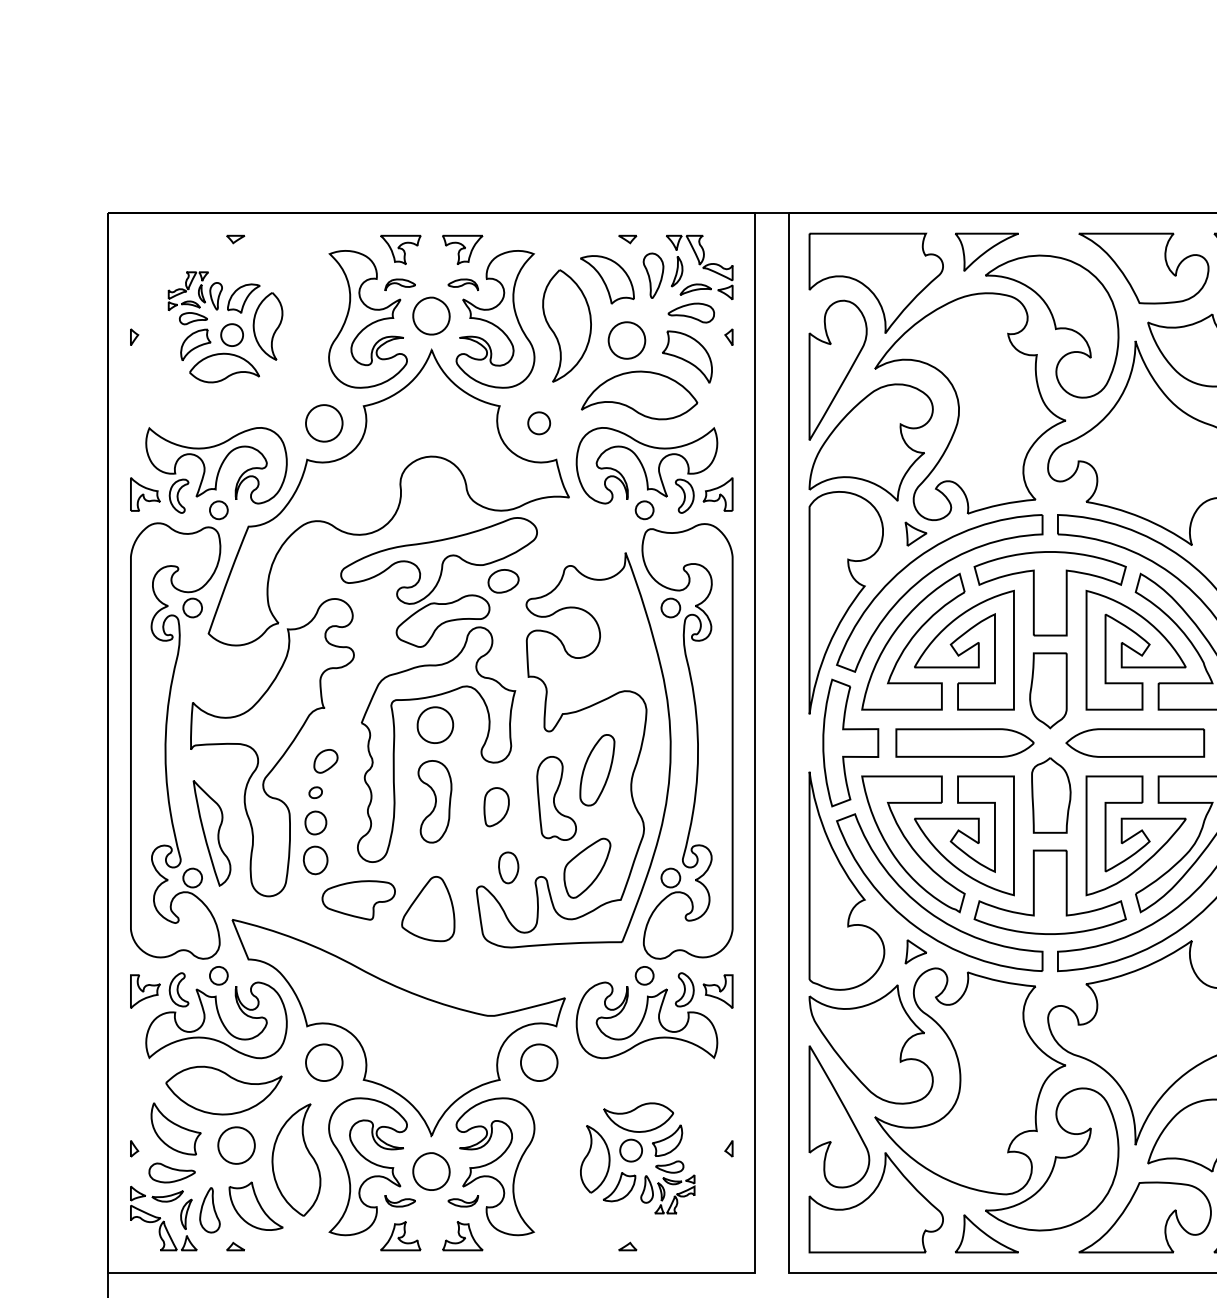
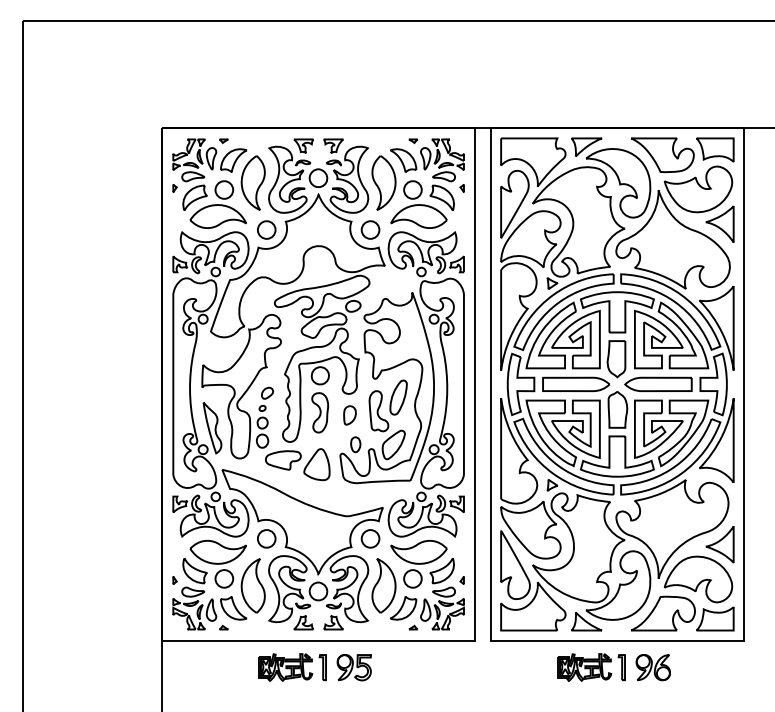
part: (224, 327) -> (218, 183), size x1.67
part: (539, 422) -> (370, 229), size x1.67
part: (636, 1157) -> (417, 584), size x1.67

